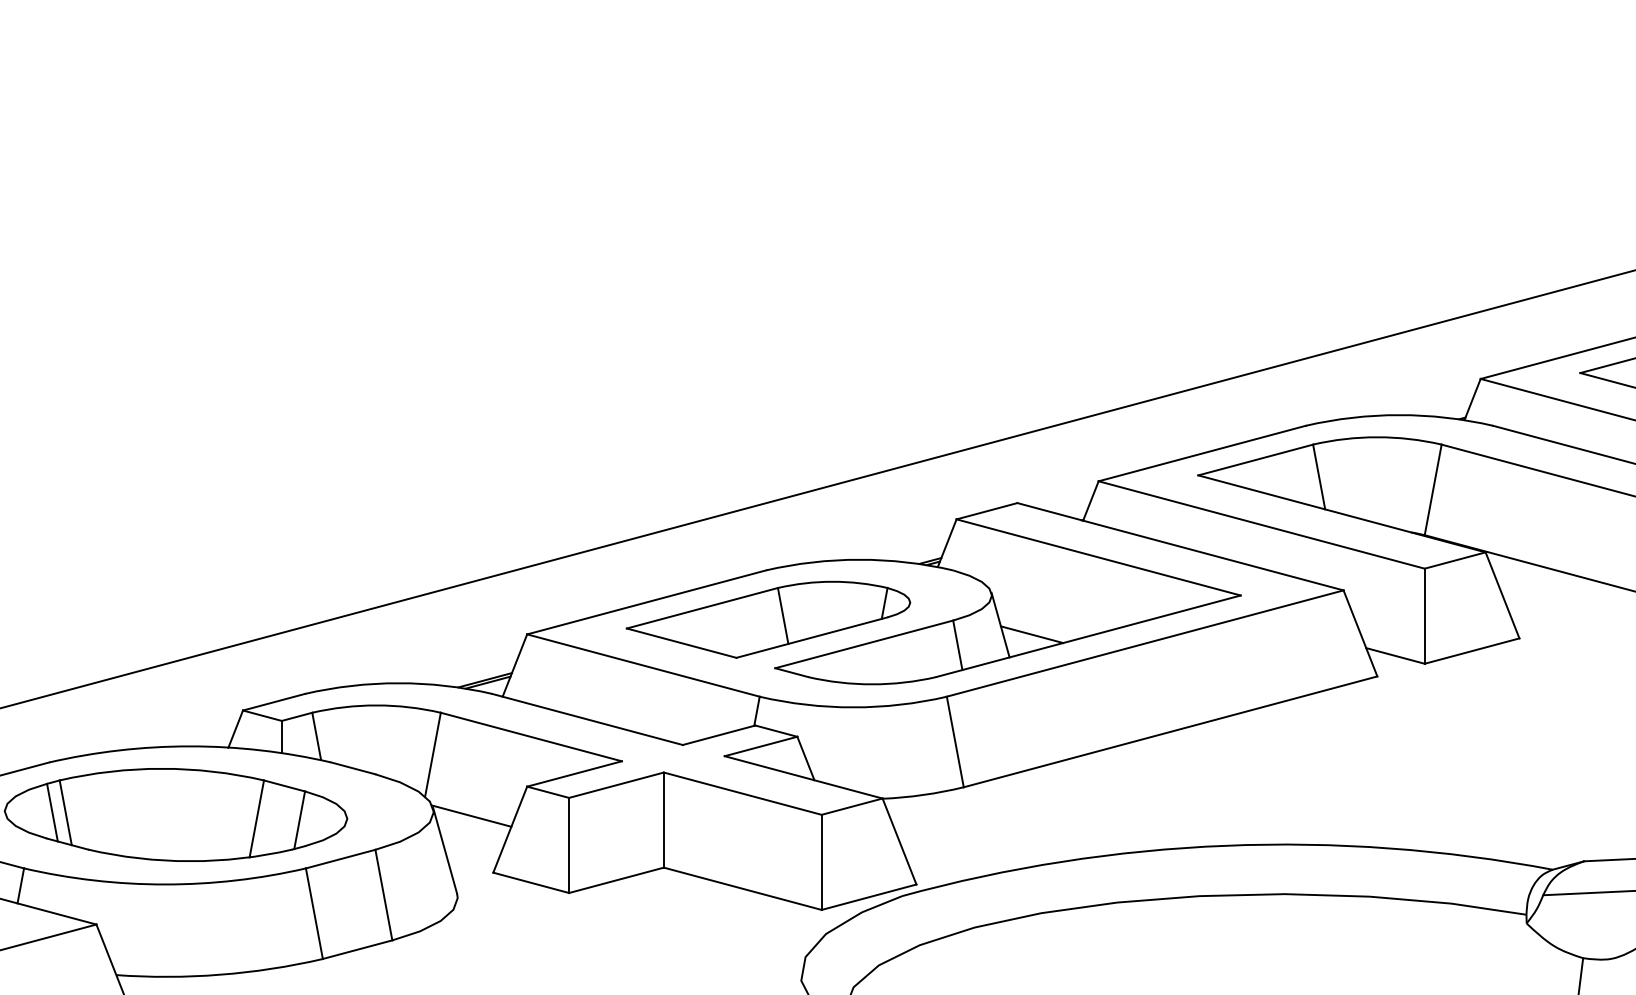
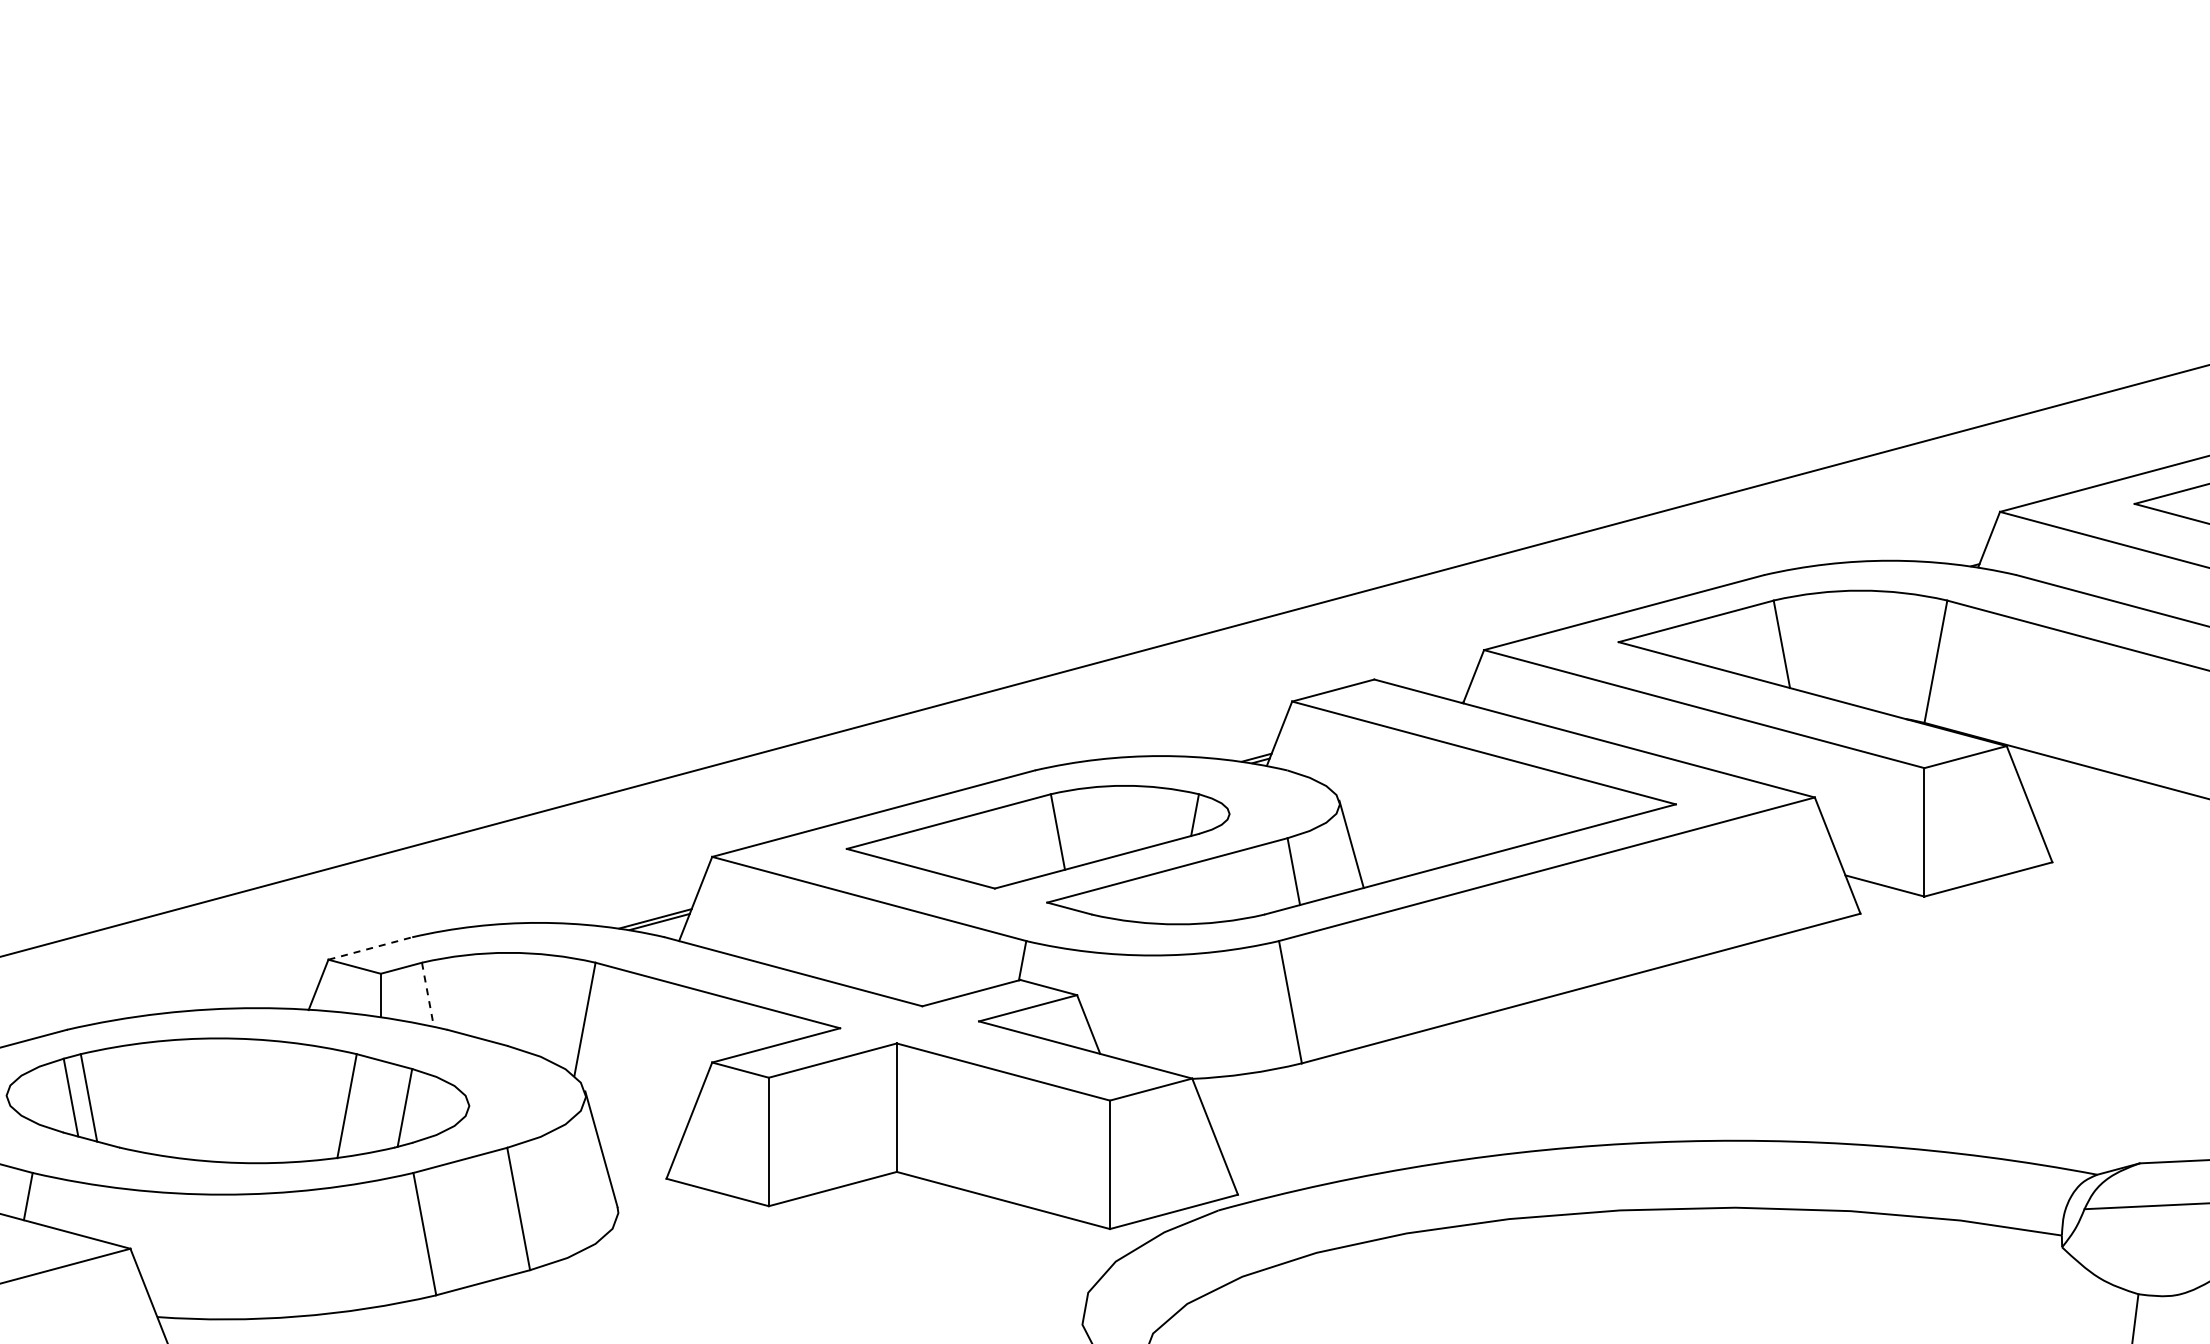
line: (1032, 634) -> (1394, 857), removed
line: (274, 702) -> (370, 948), solid -> dashed
line: (317, 737) -> (428, 995), solid -> dashed
line: (471, 816) -> (637, 1102), removed

